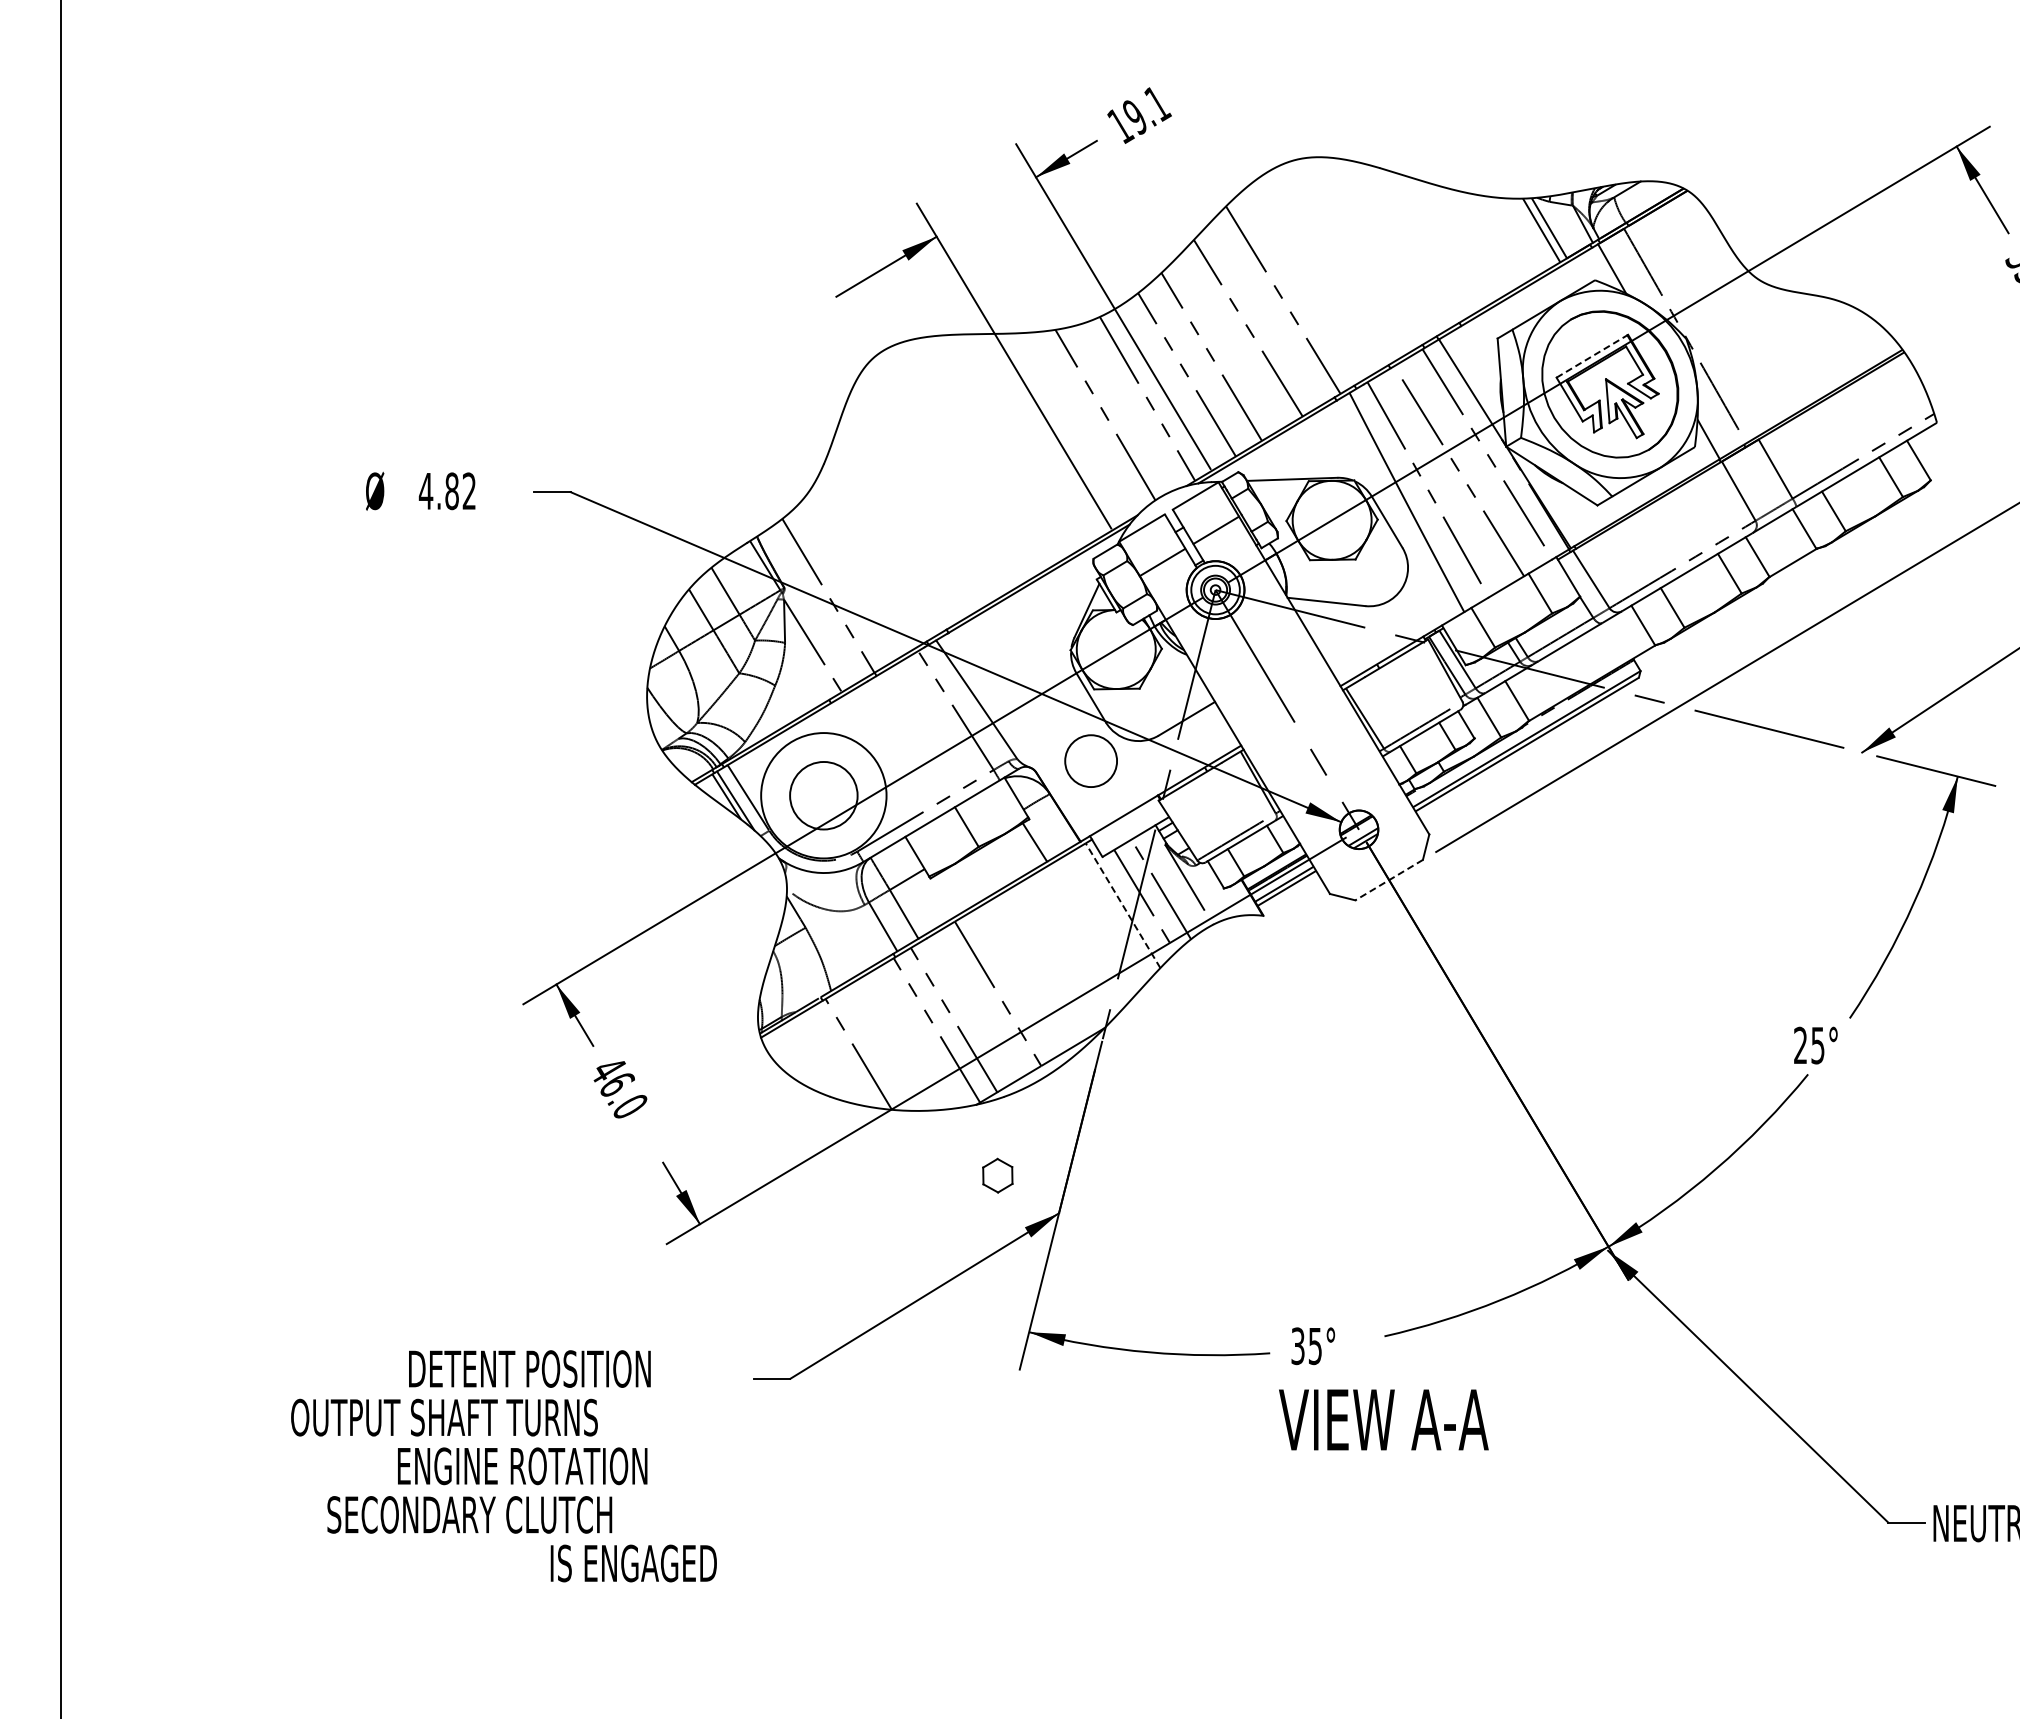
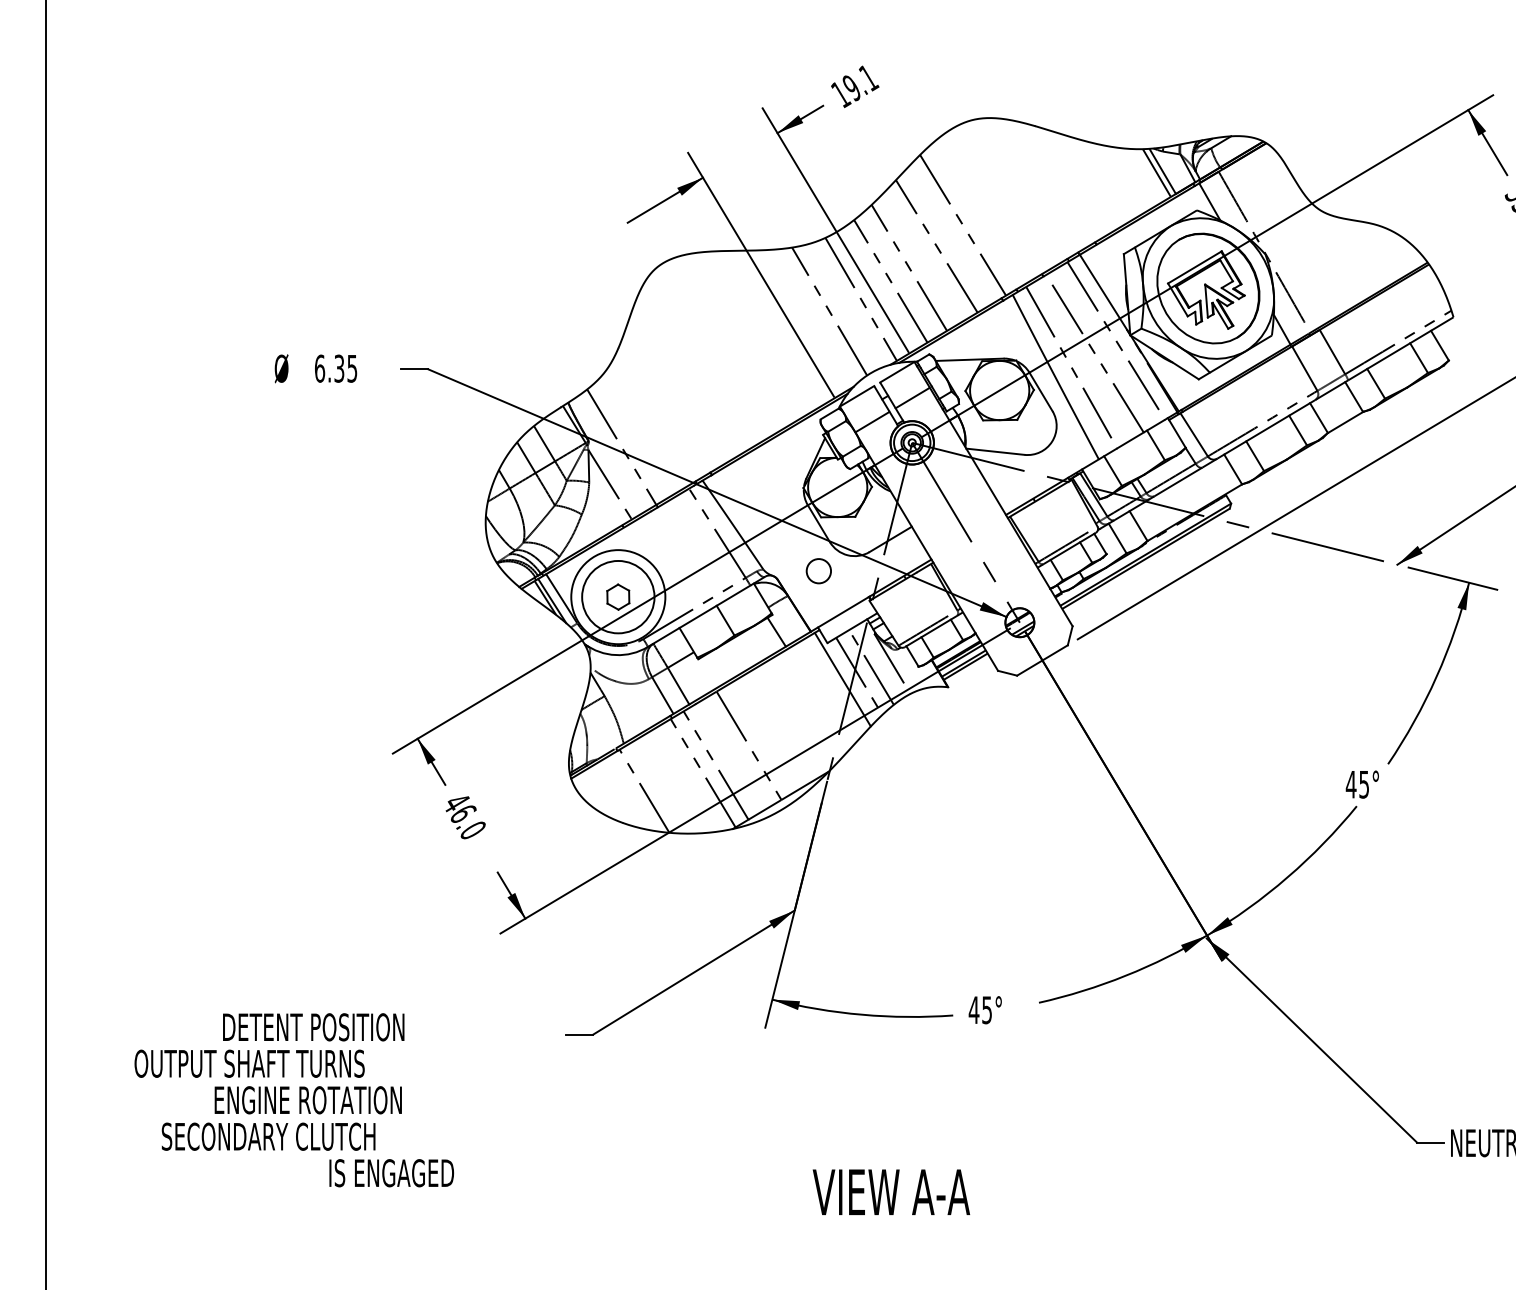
line: (1592, 356) -> (1195, 267), dashed -> solid
text: (446, 491) -> (335, 368), 4.82 -> 6.35
circle: (1090, 760) -> (818, 570), size x0.62
circle: (823, 795) -> (618, 596), size x1.43
line: (1388, 880) -> (1041, 660), dashed -> solid
line: (1123, 905) -> (843, 679), dashed -> solid
text: (1800, 1044) -> (1351, 783), 25° -> 45°
part: (997, 1175) -> (618, 596), moved
text: (1297, 1346) -> (973, 1010), 35° -> 45°
text: (1383, 1419) -> (891, 1191), moved
text: (503, 1466) -> (293, 1100), moved

